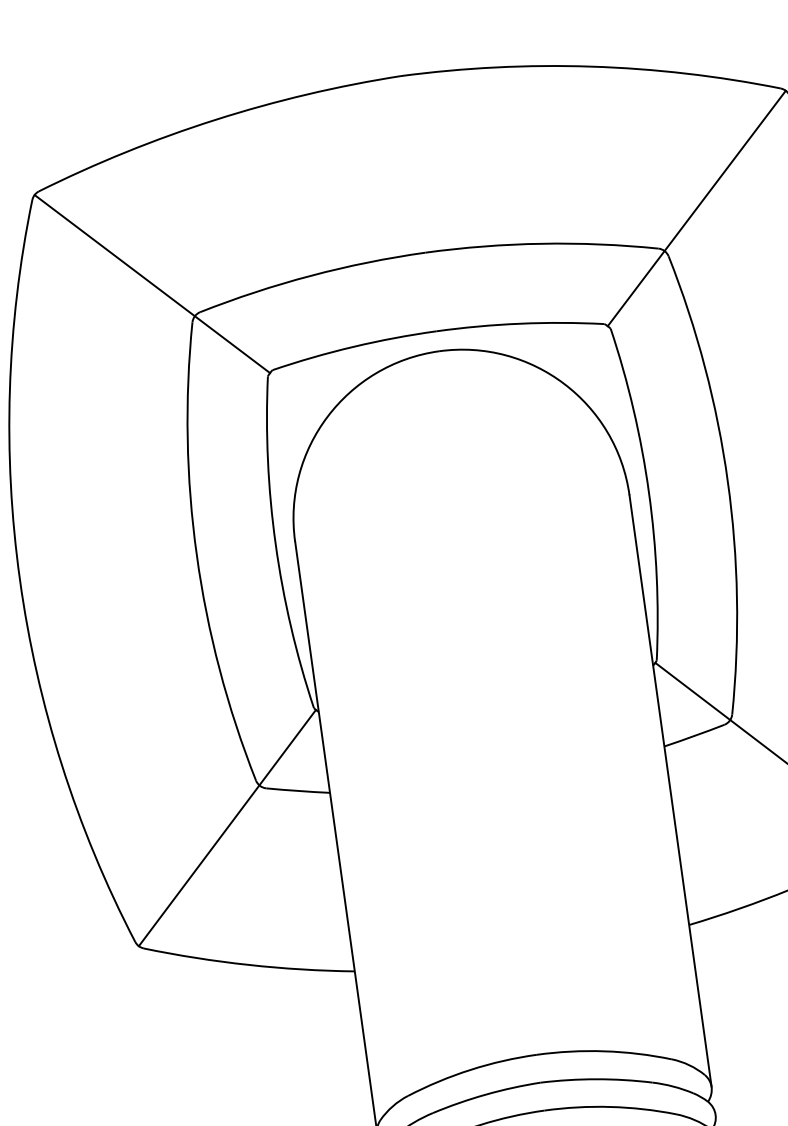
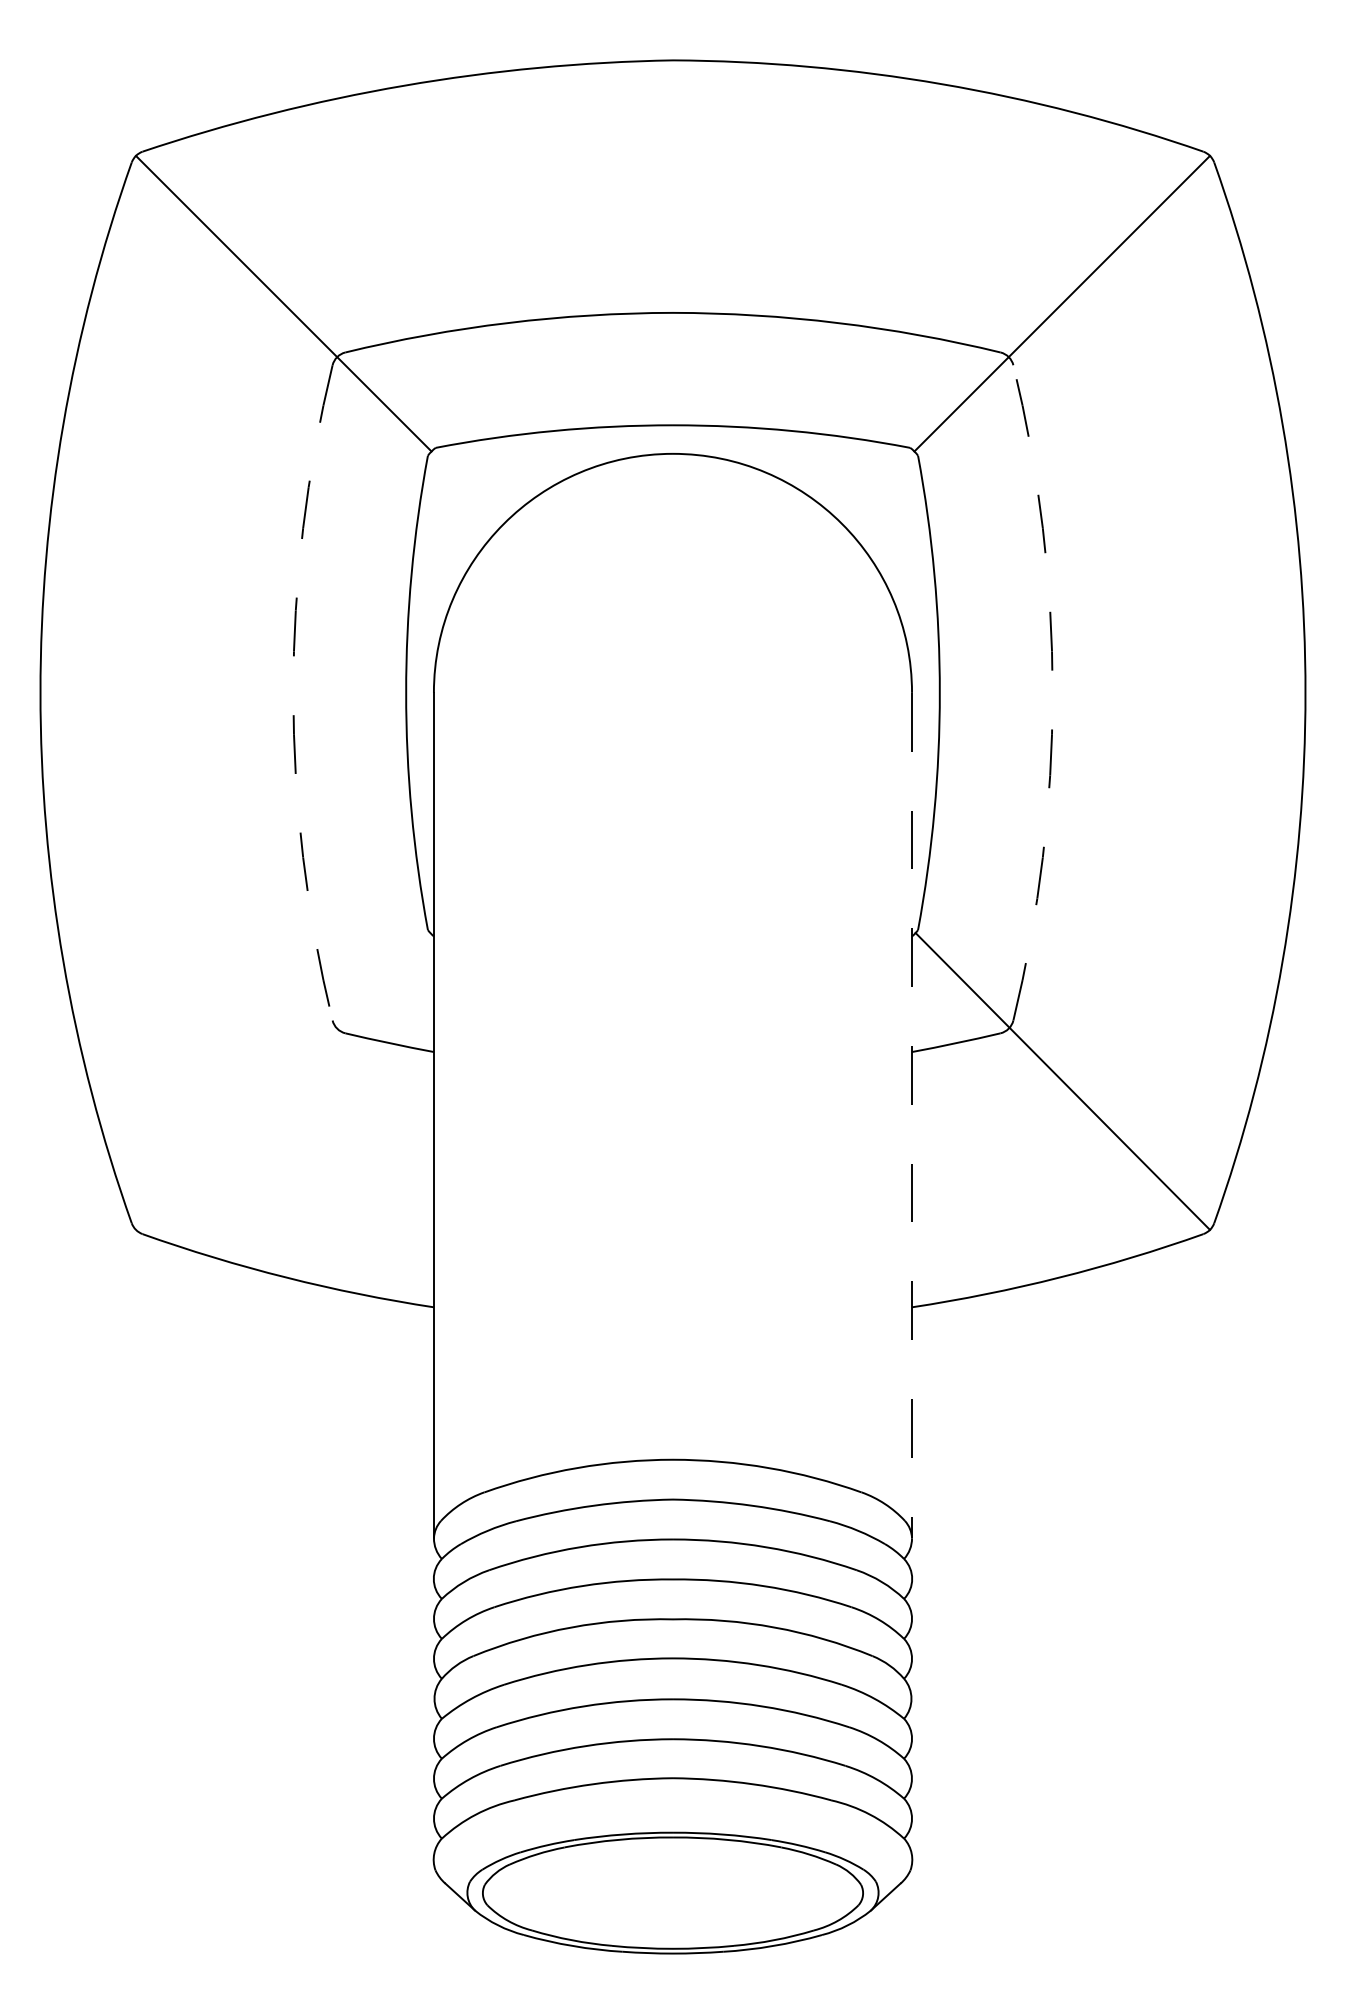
arc: (727, 481) -> (1052, 692), solid -> dashed
arc: (196, 555) -> (293, 692), solid -> dashed
line: (670, 790) -> (912, 1115), solid -> dashed
line: (226, 828) -> (282, 1081), removed

